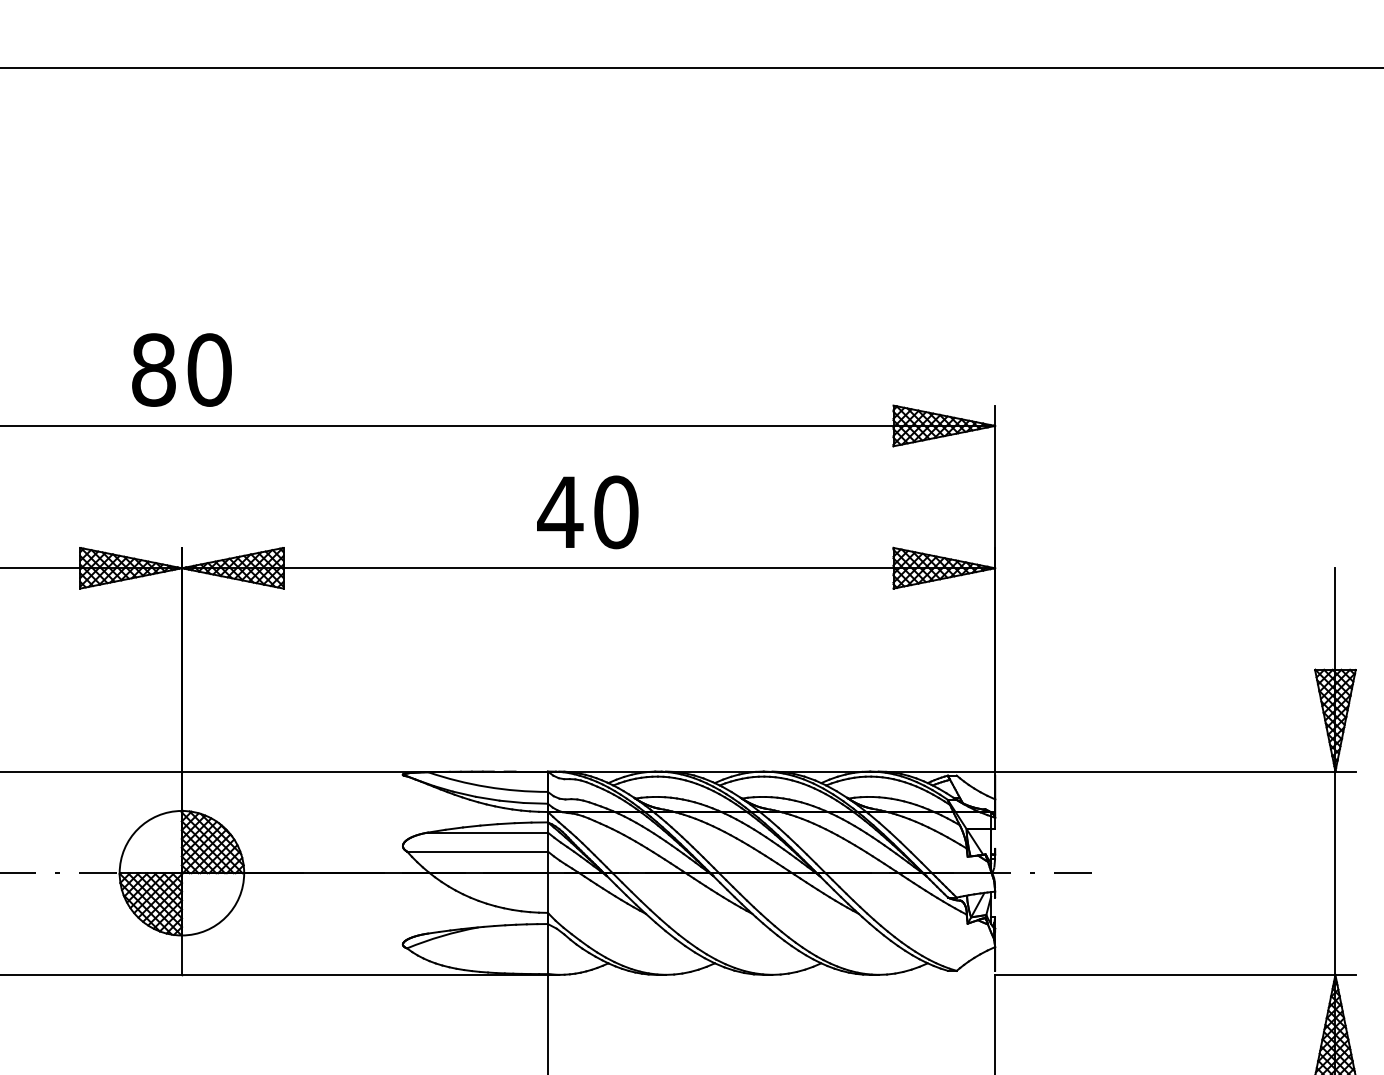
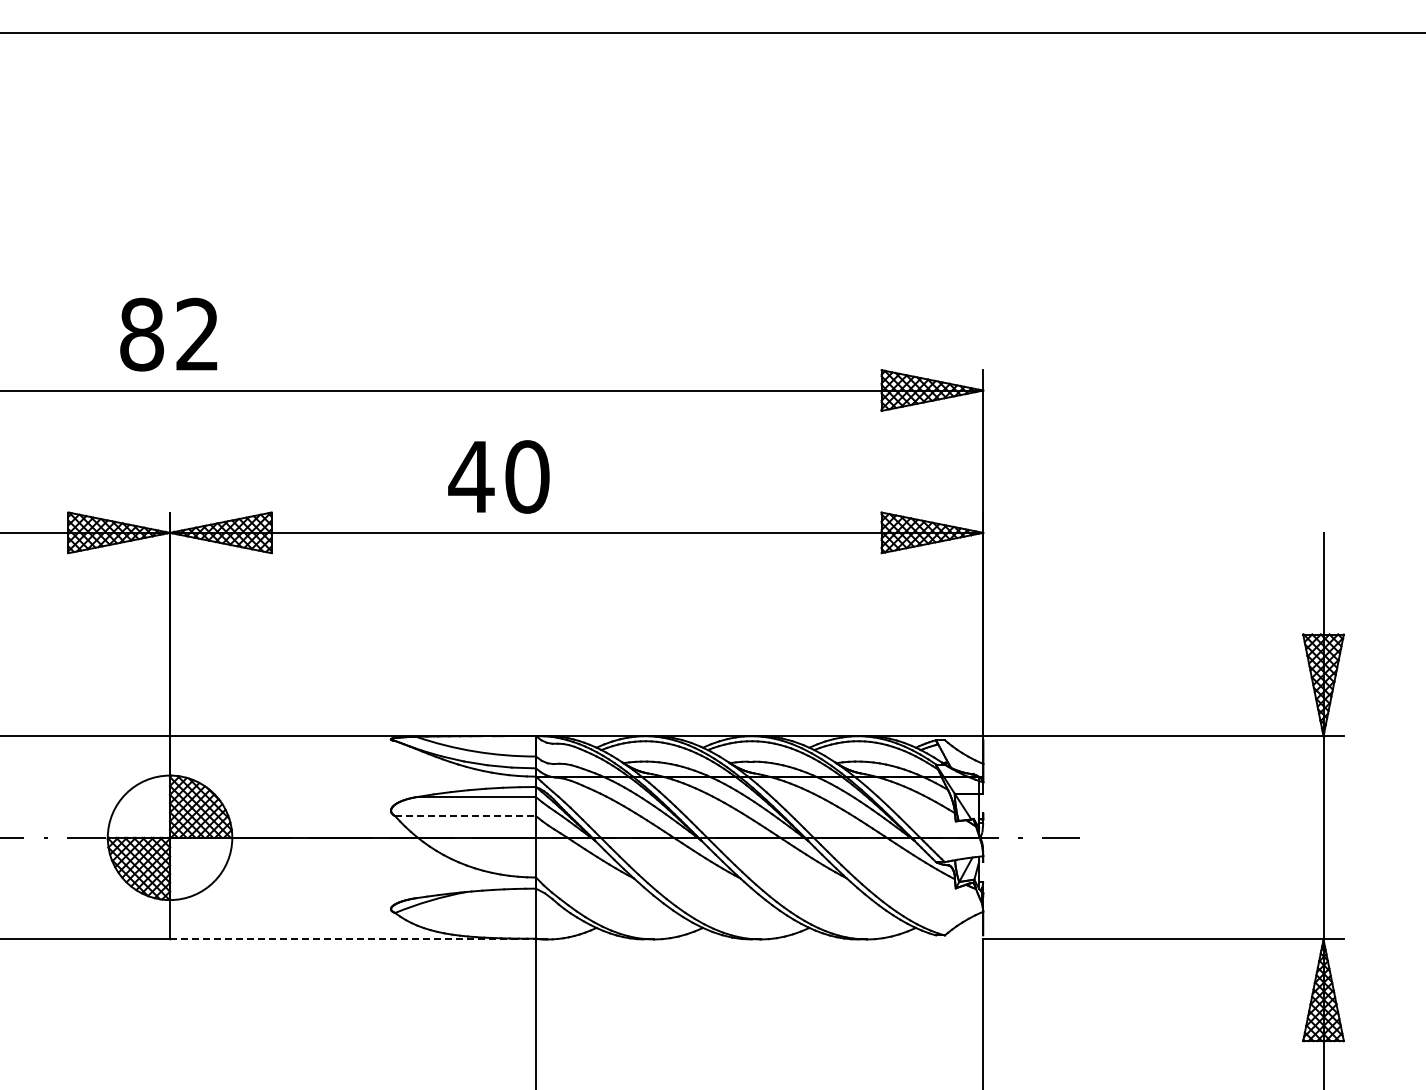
text: (209, 369) -> (197, 334), 80 -> 82
text: (587, 511) -> (498, 476), moved
line: (478, 851) -> (466, 816), solid -> dashed
line: (365, 974) -> (353, 939), solid -> dashed

